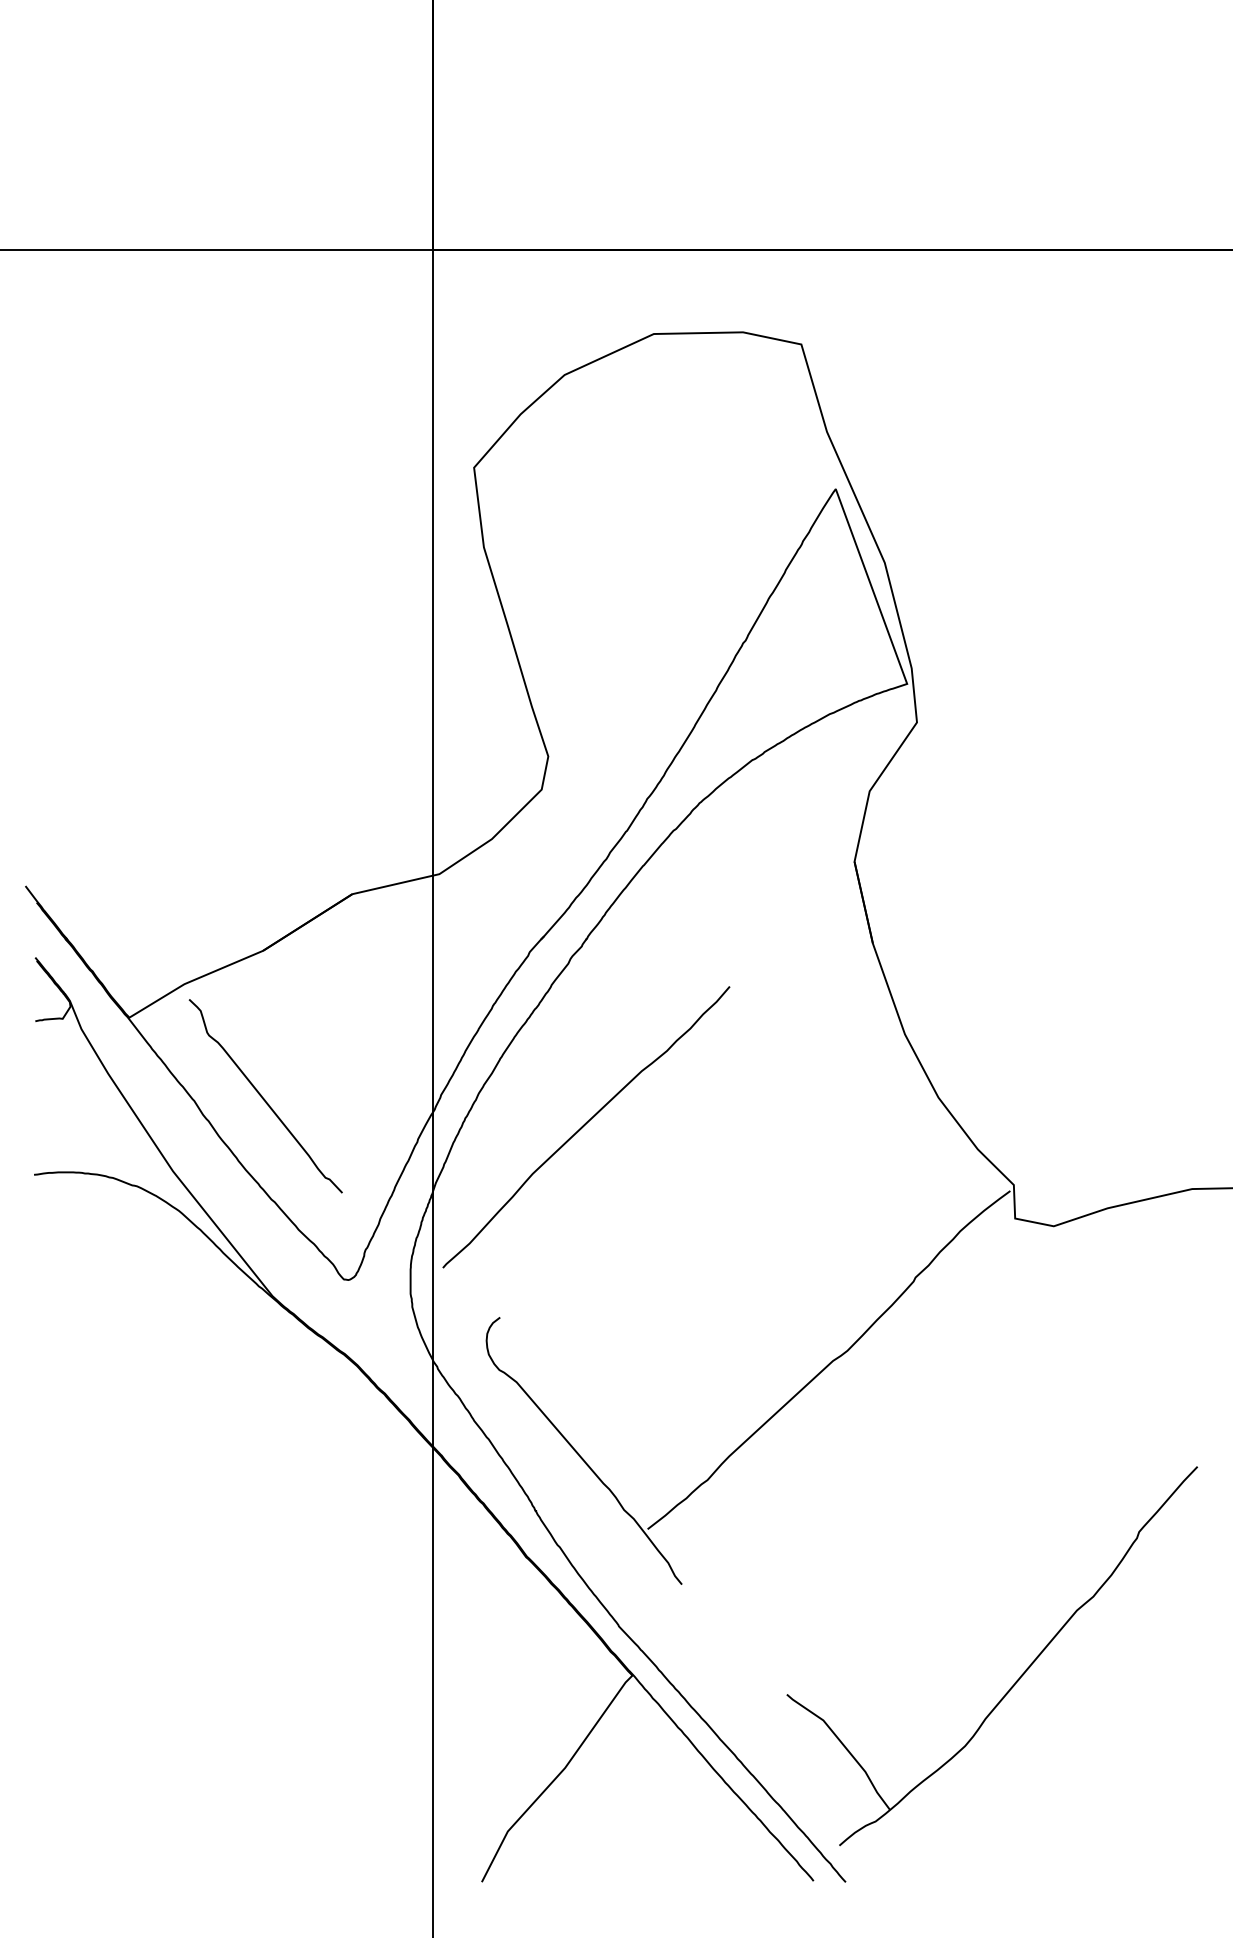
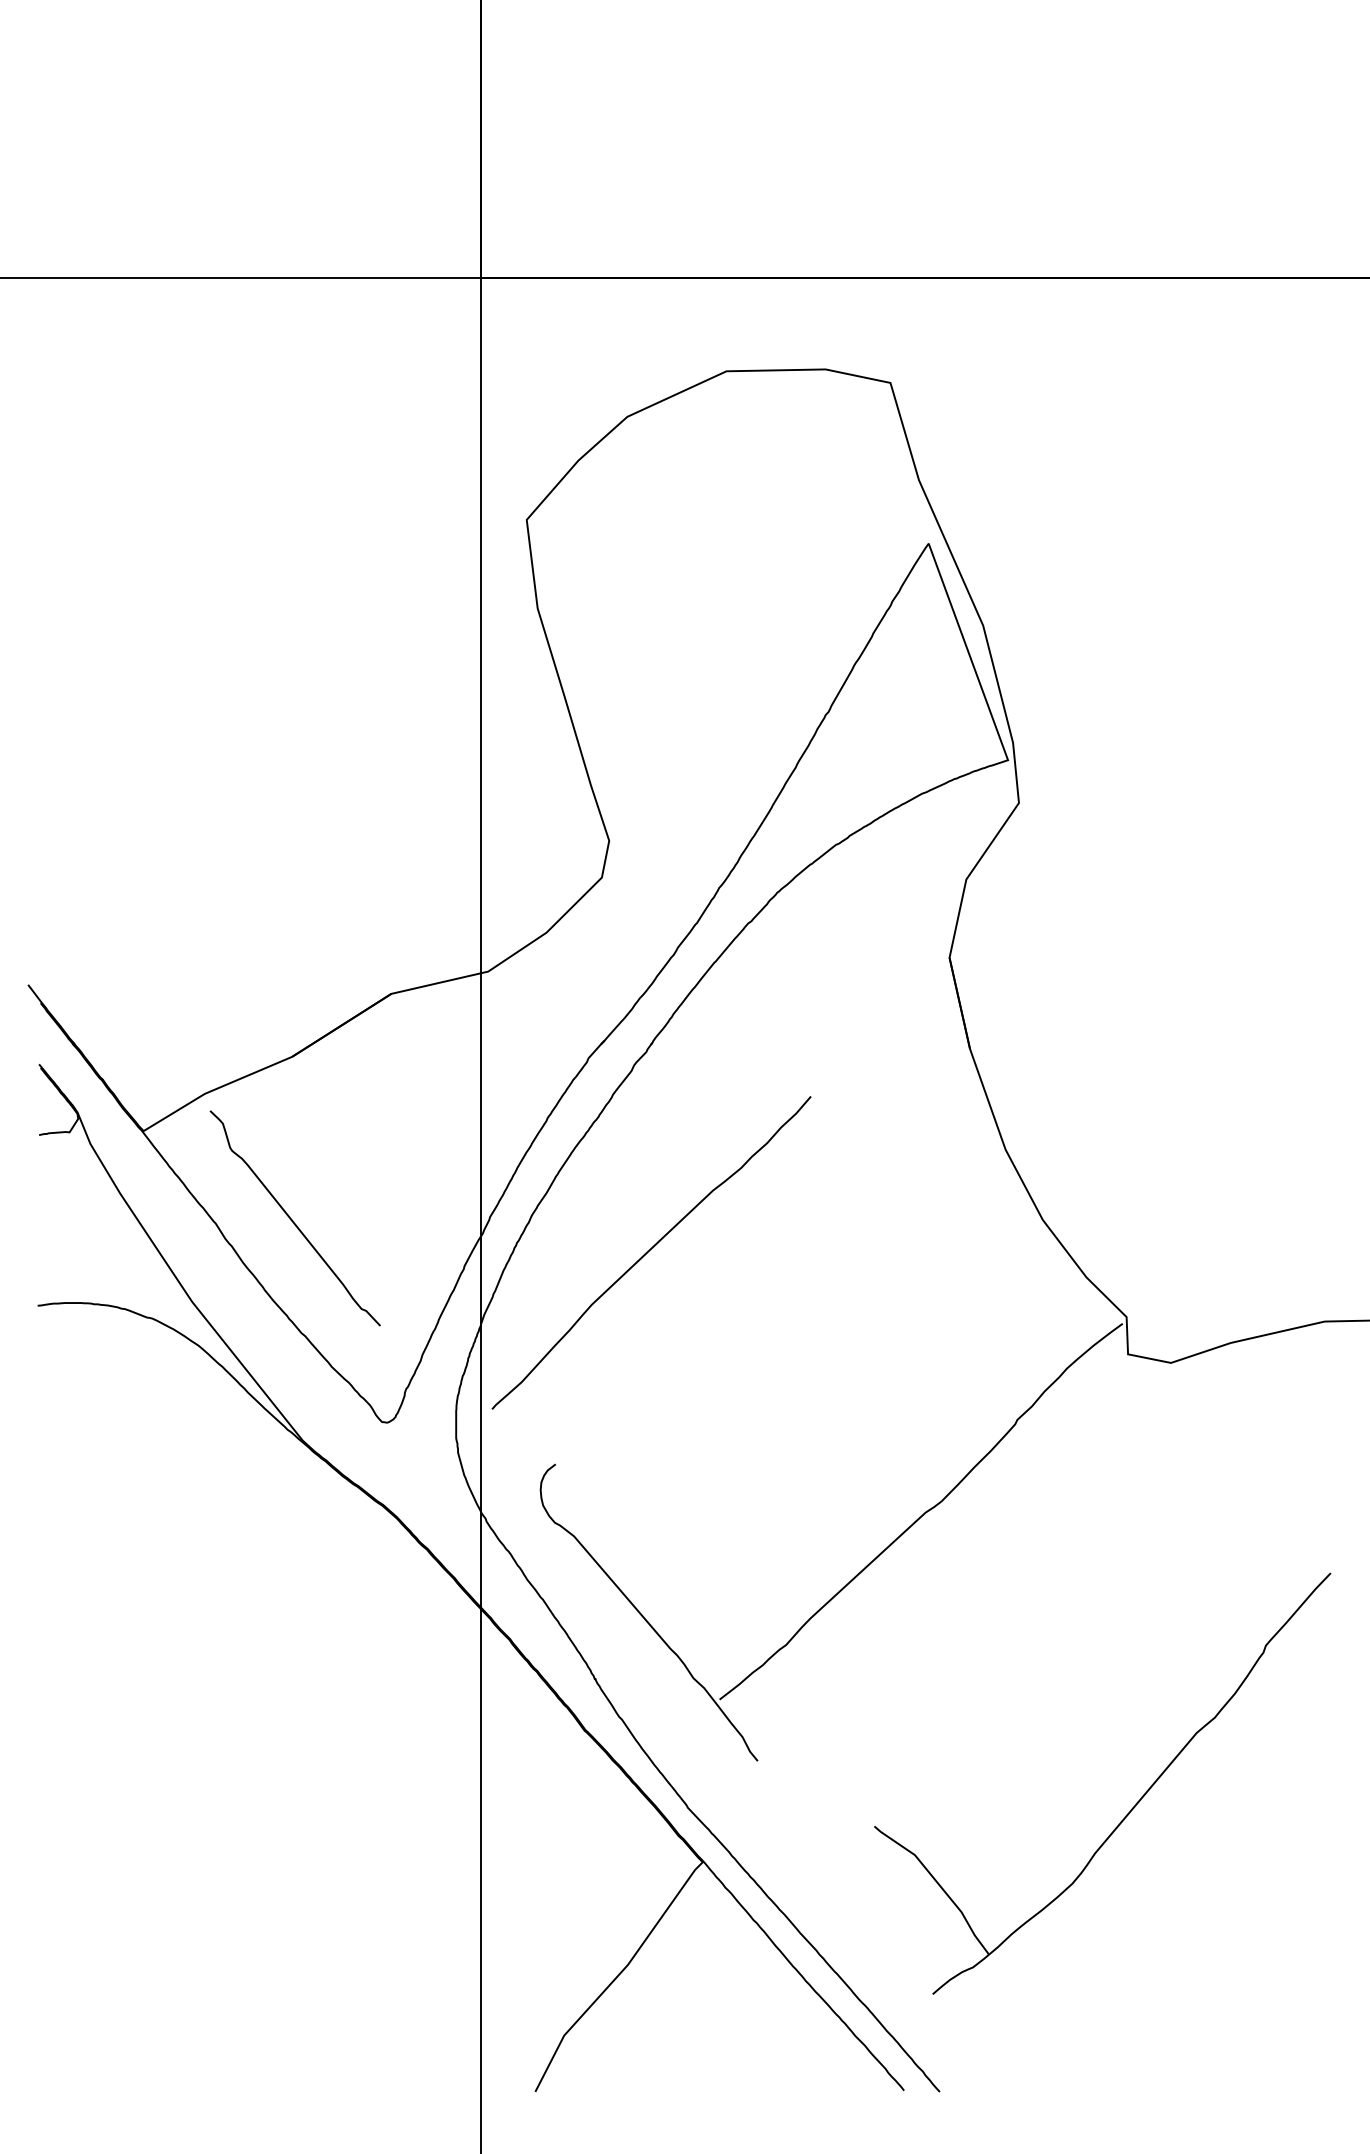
part: (1017, 1679) -> (1130, 1809), moved

